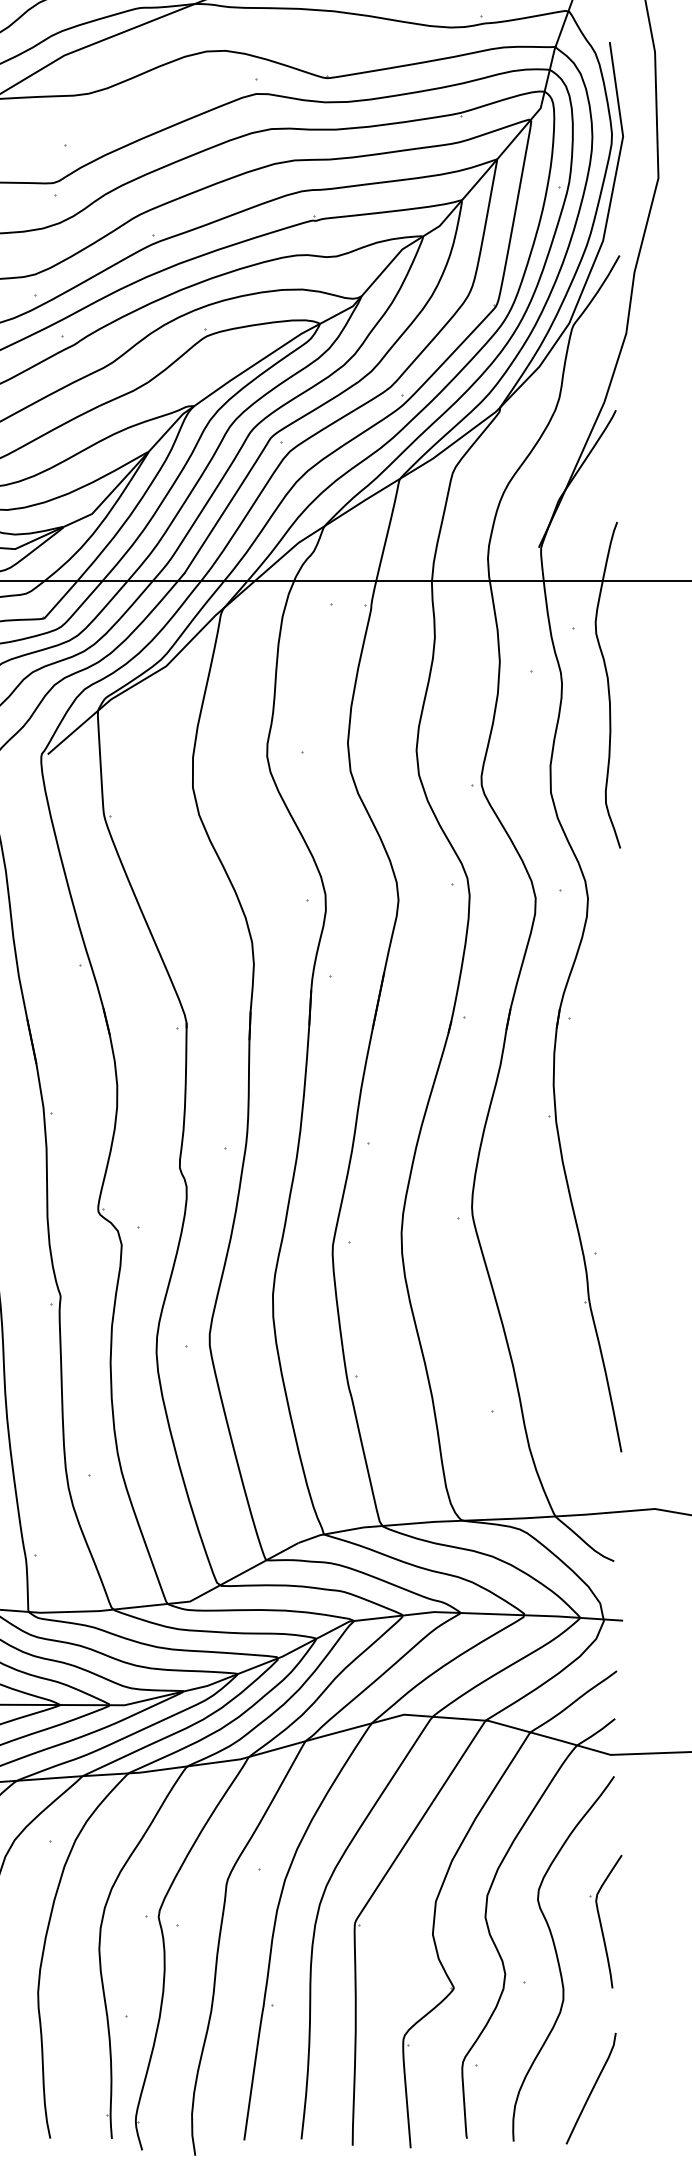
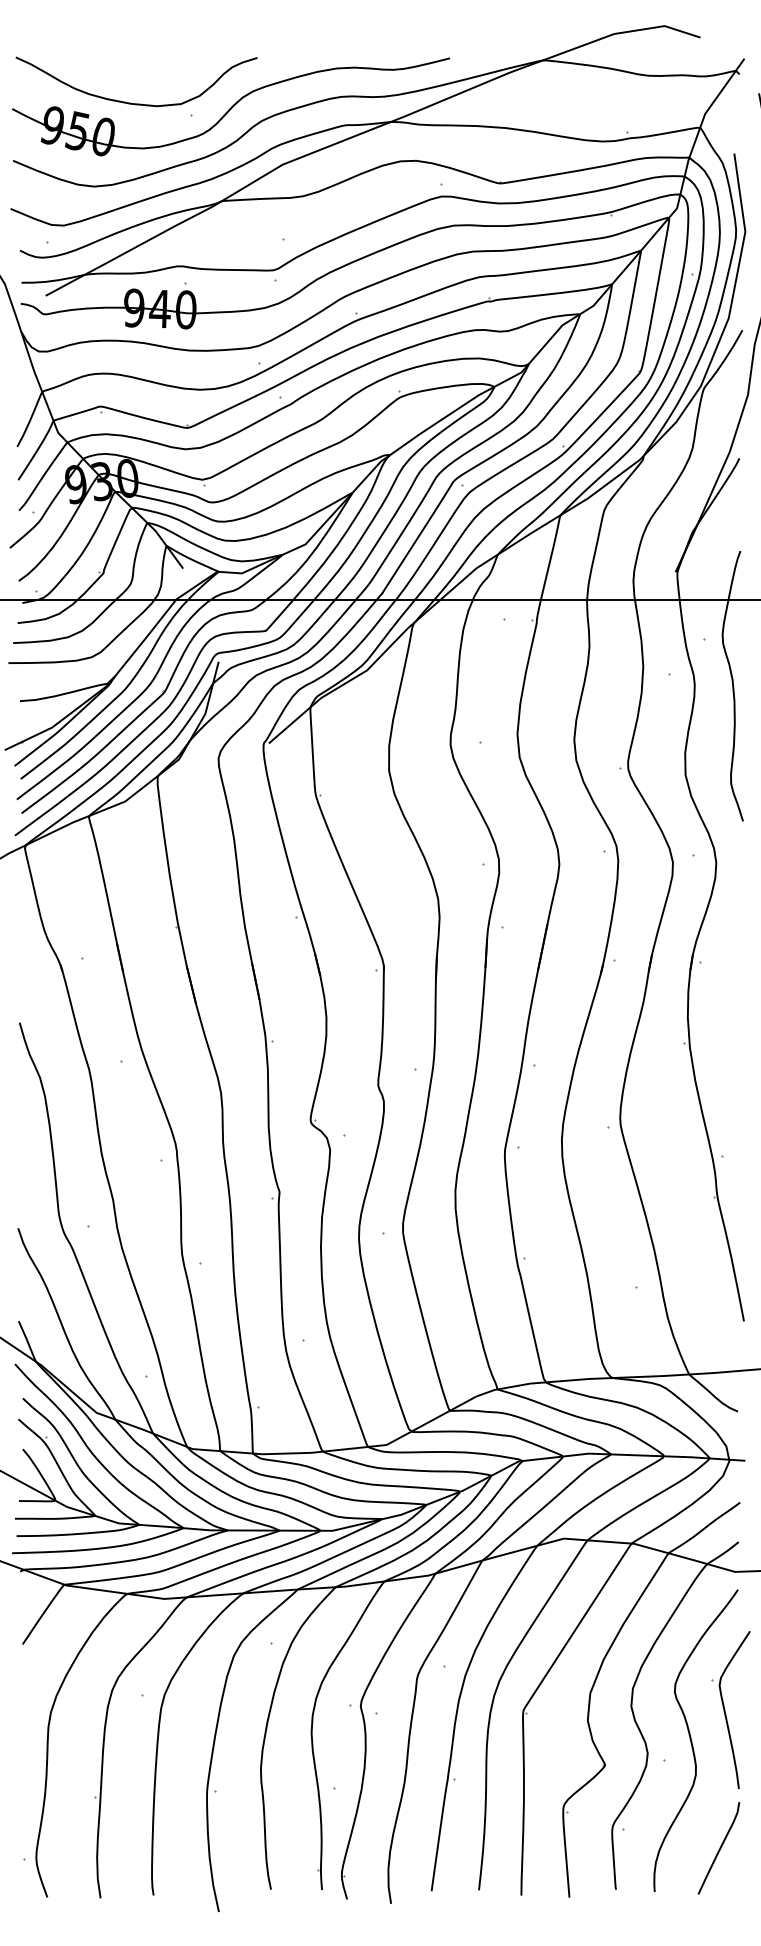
part: (605, 1921) -> (730, 1709), size x1.43

